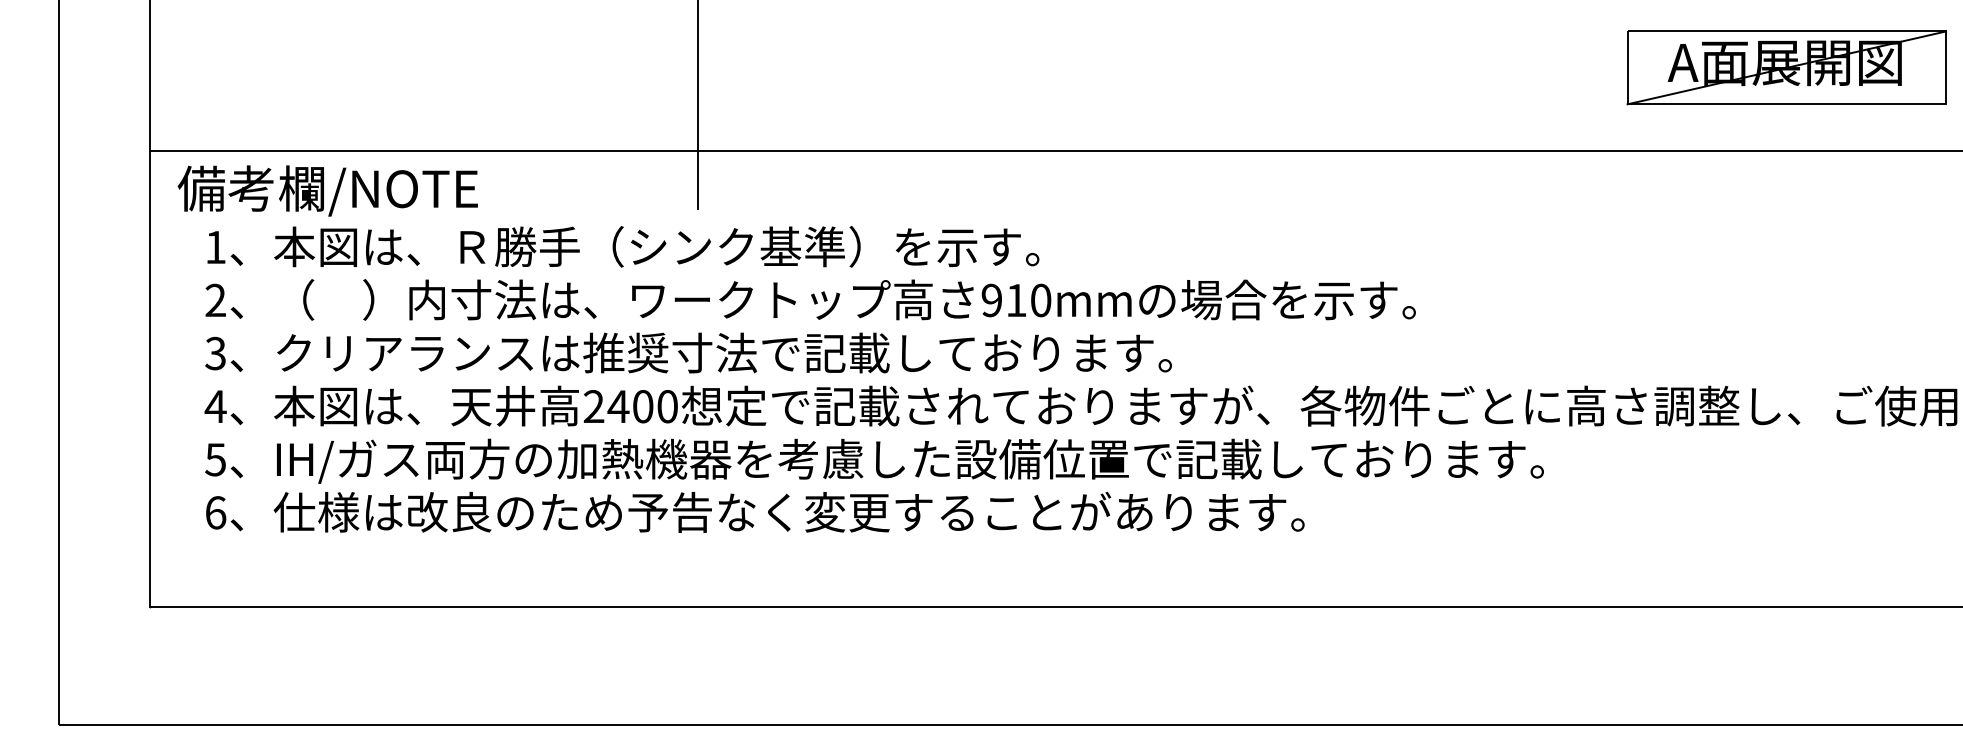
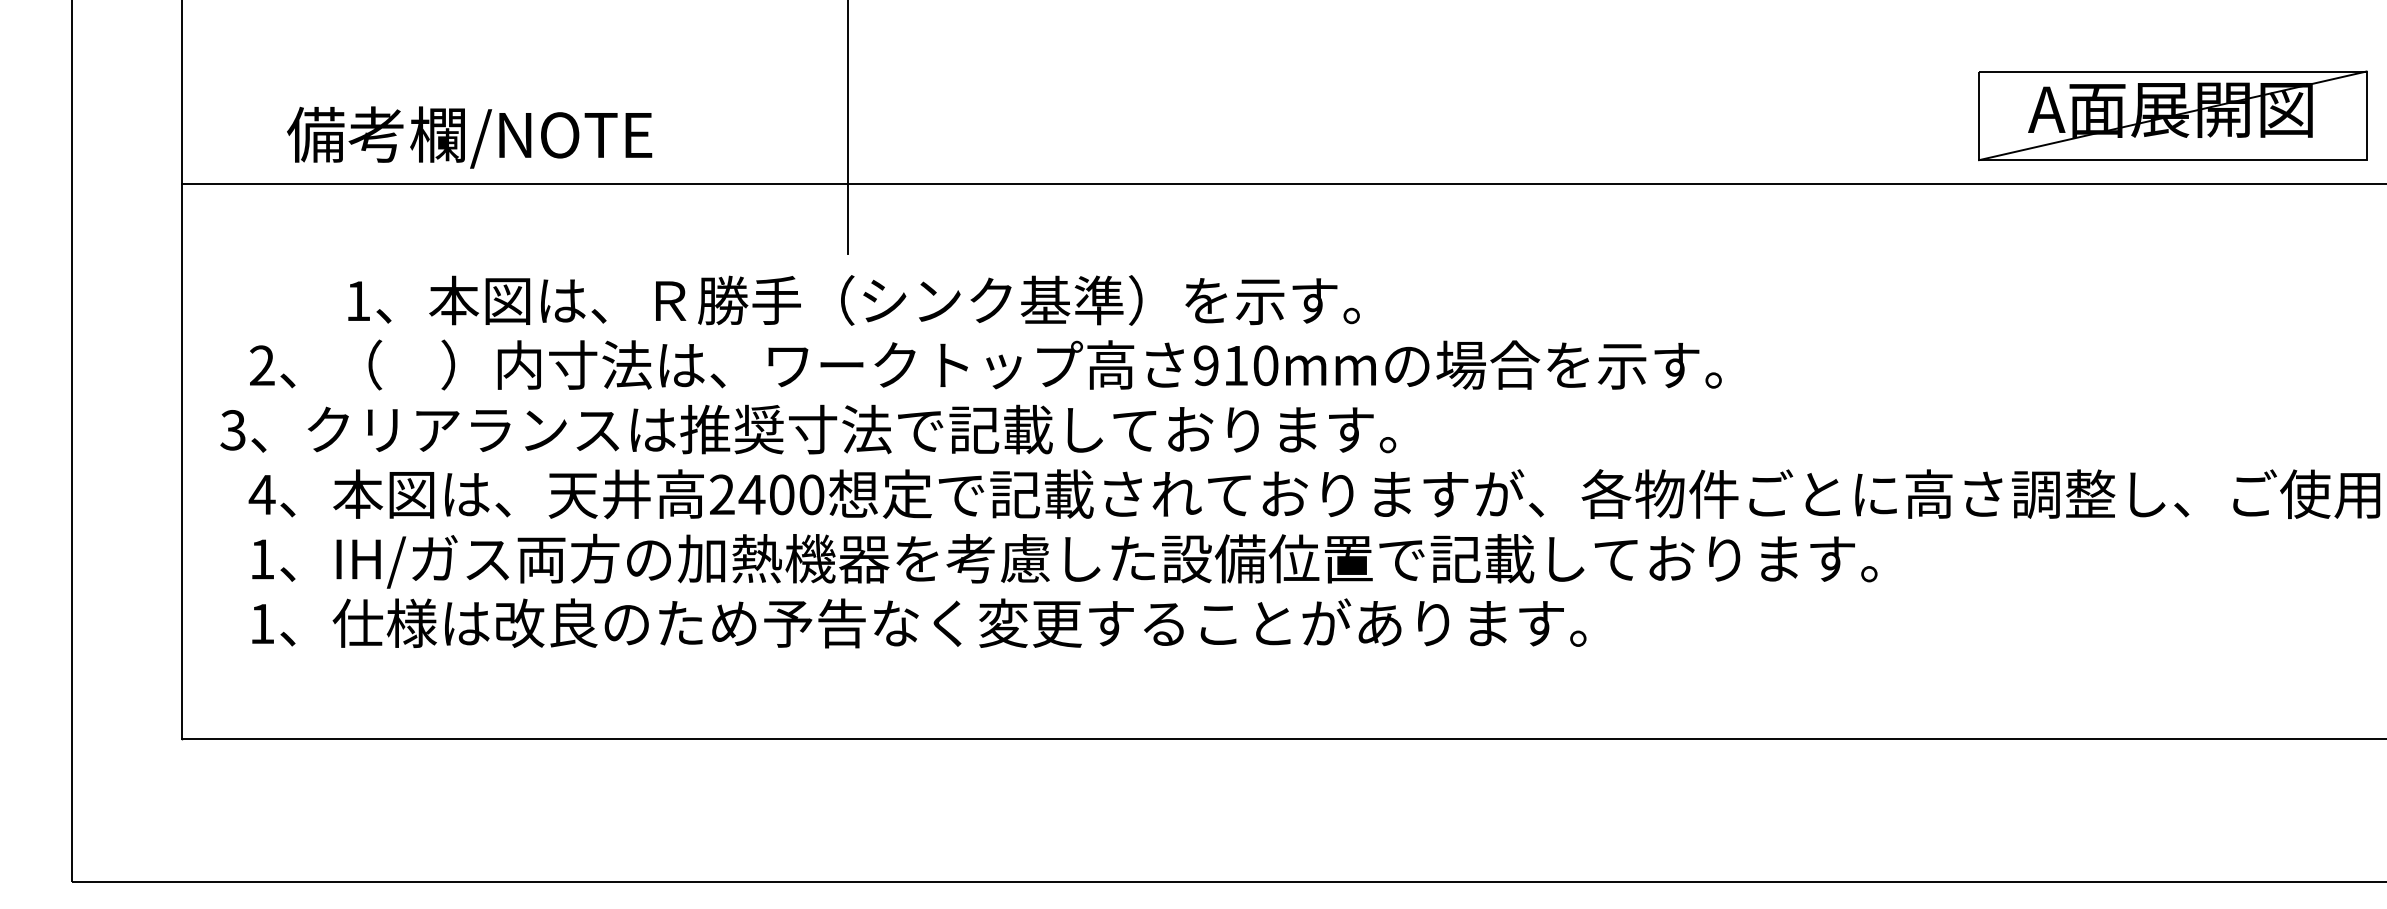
part: (1786, 67) -> (2172, 115), moved
text: (327, 190) -> (469, 137), moved
text: (622, 246) -> (853, 300), moved
text: (688, 352) -> (808, 429), moved
text: (215, 459) -> (261, 559), 5 -> 1
text: (215, 512) -> (262, 623), 6 -> 1

